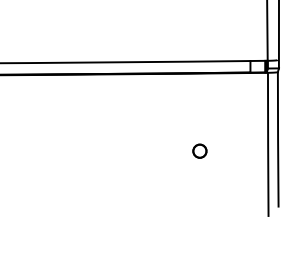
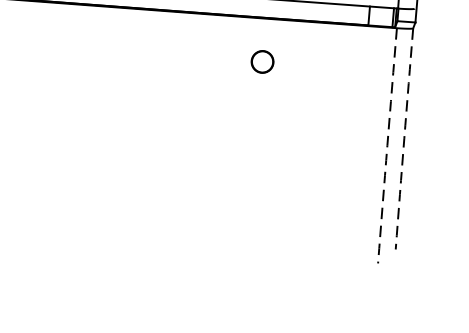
arc: (278, 139) -> (404, 138), solid -> dashed
arc: (268, 144) -> (387, 145), solid -> dashed
circle: (199, 150) -> (261, 60), moved

